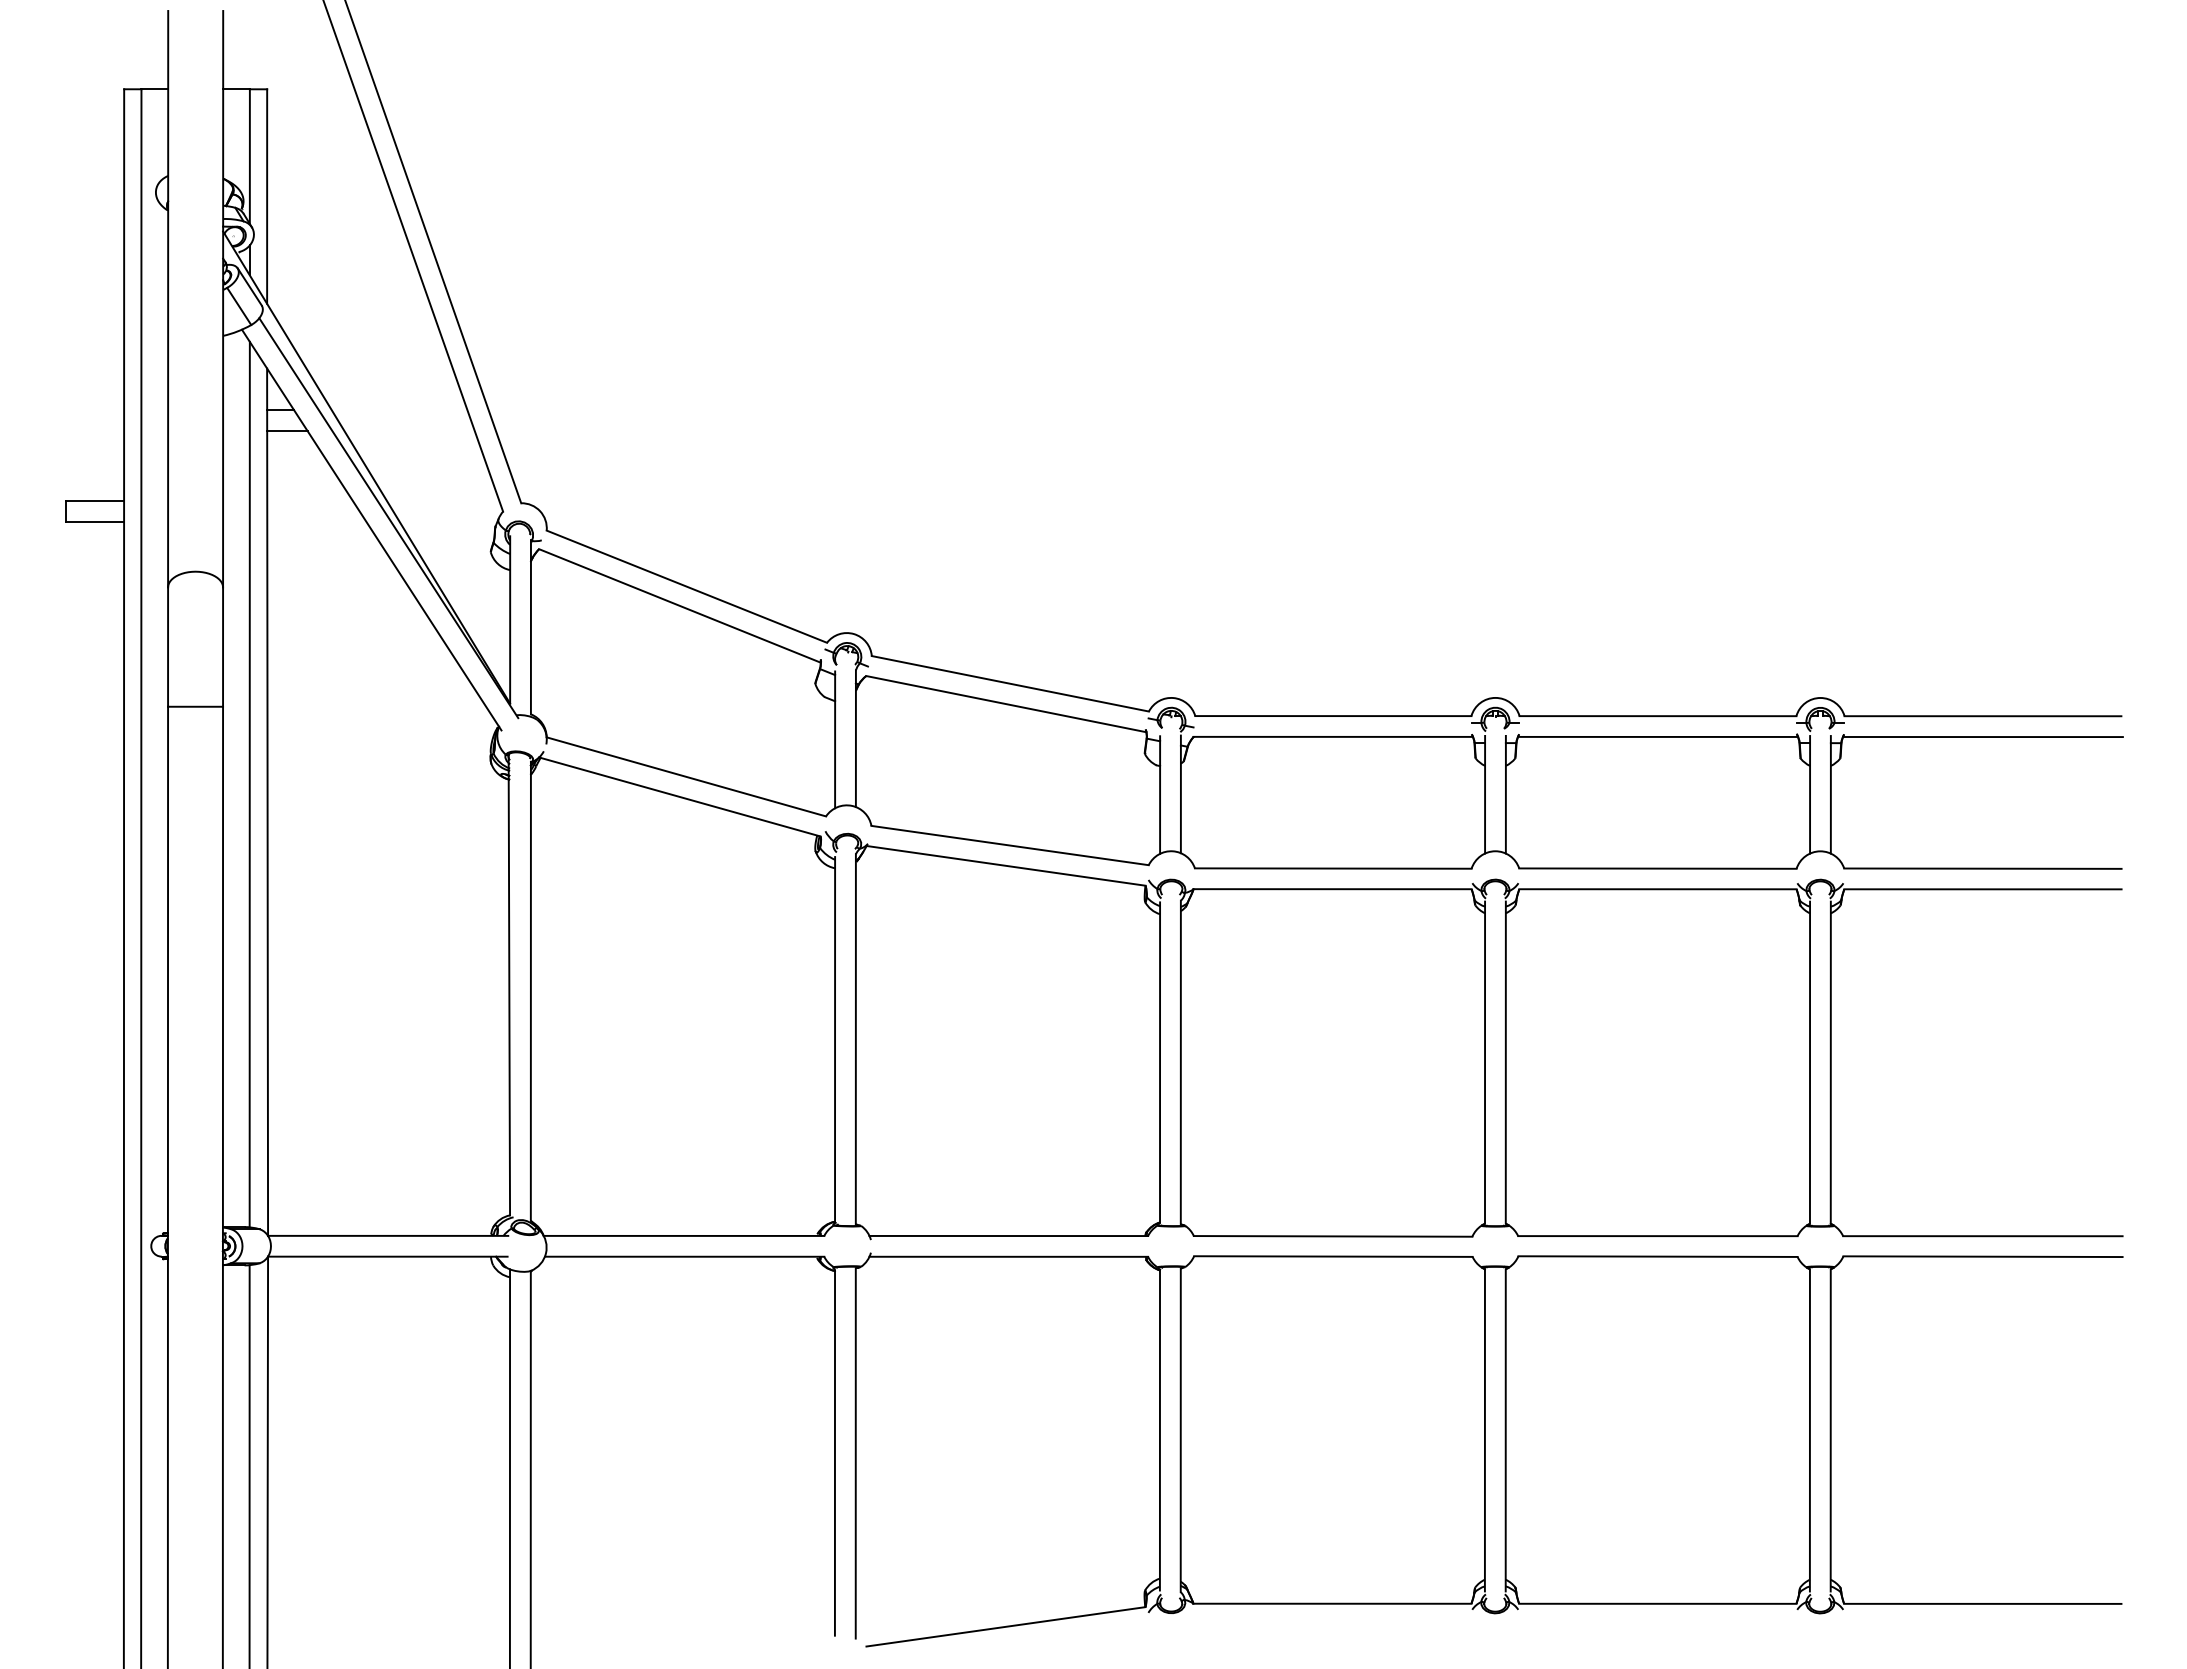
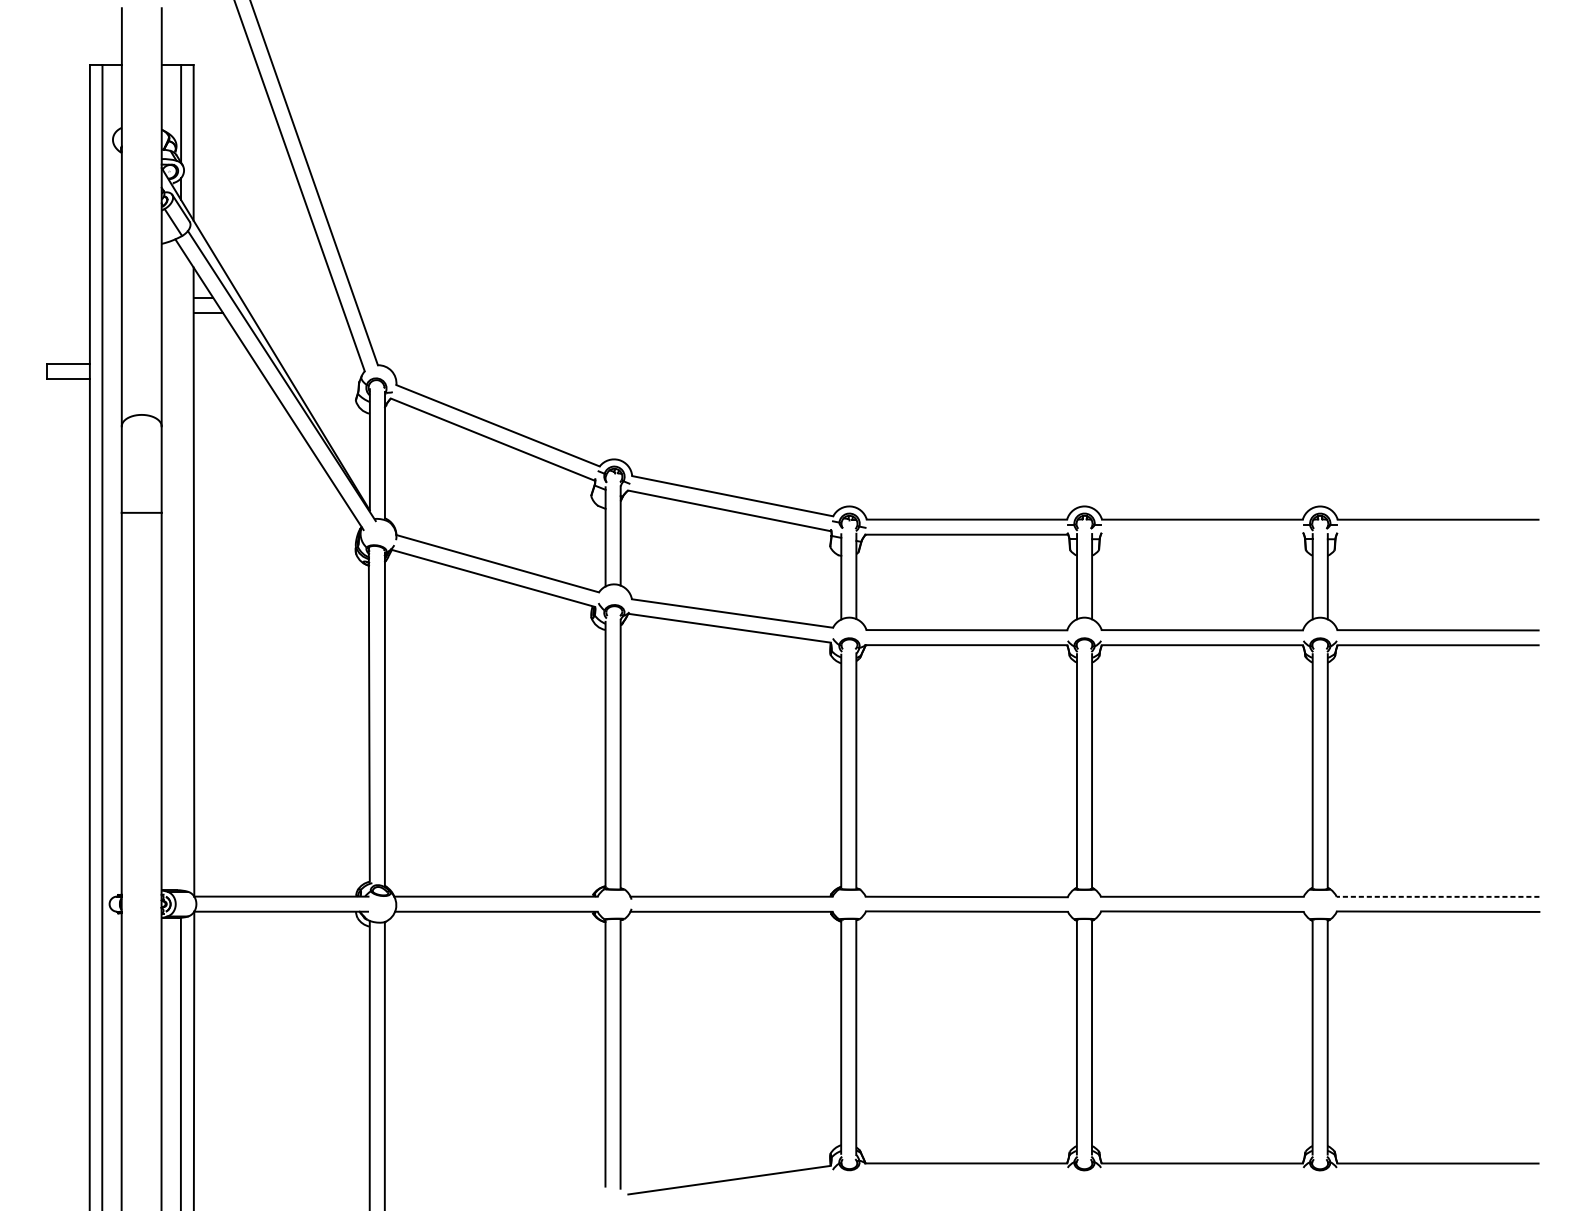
line: (1657, 736) -> (1202, 534), removed
line: (1982, 737) -> (1437, 535), removed
line: (249, 784) -> (180, 569), removed
line: (1982, 1236) -> (1437, 897), solid -> dashed

